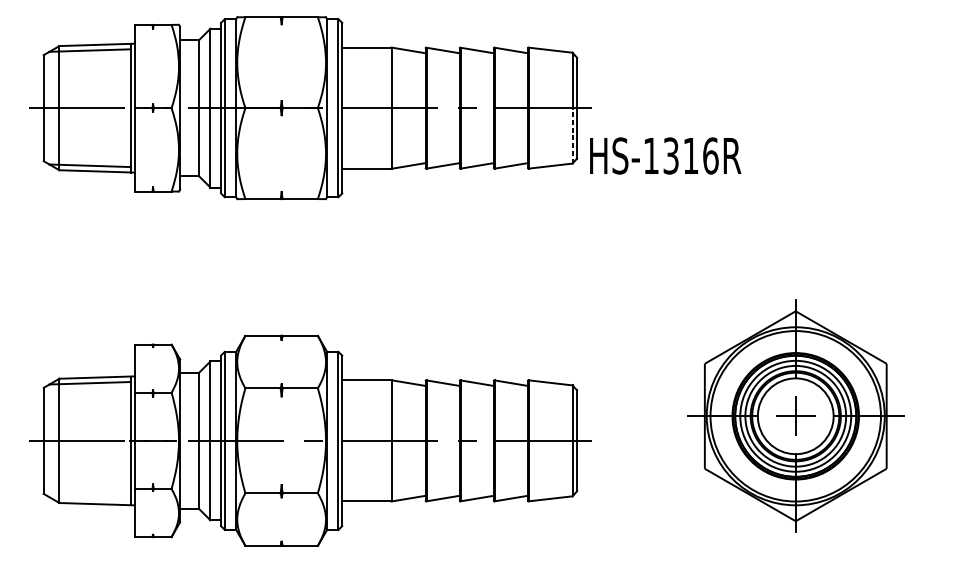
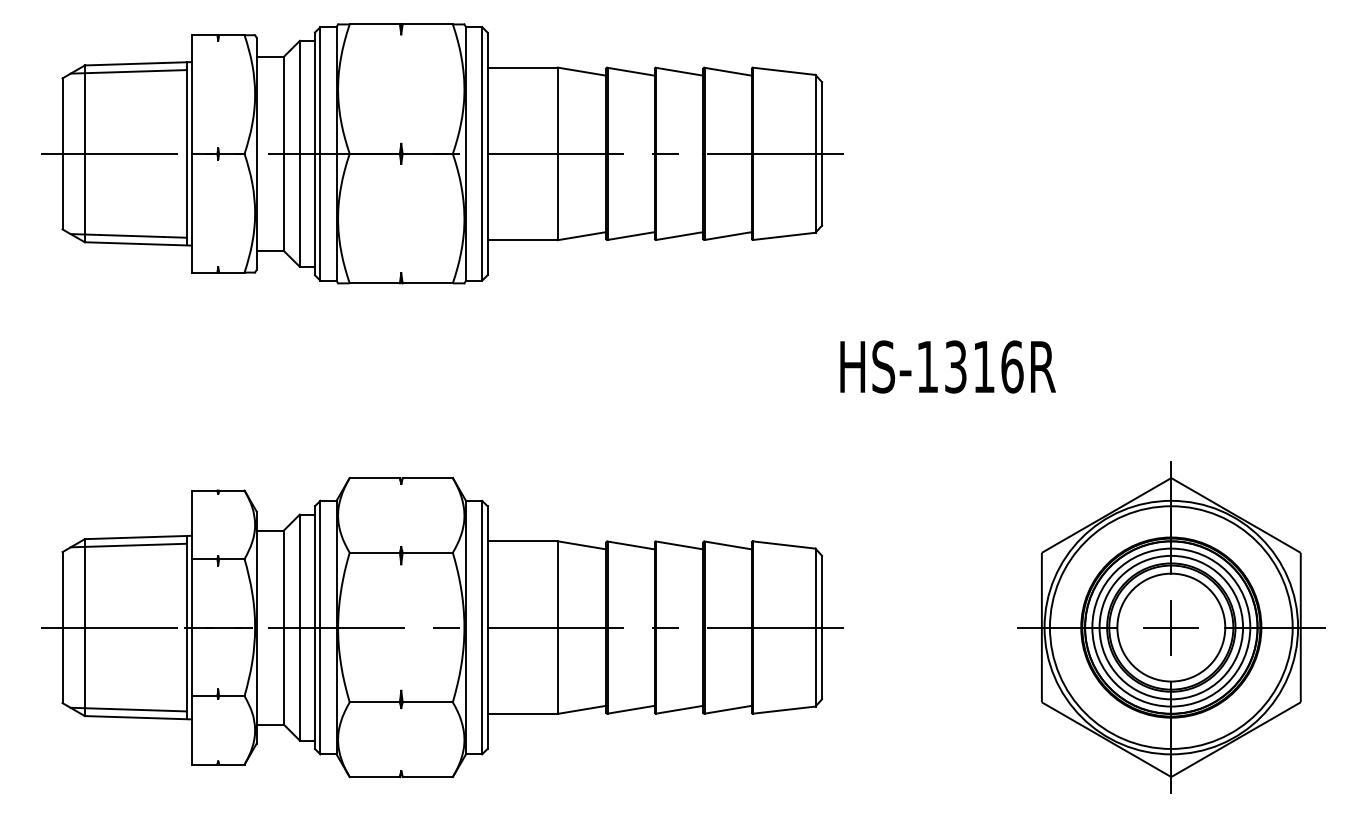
line: (572, 135) -> (815, 192), dashed -> solid
text: (665, 155) -> (947, 366), moved
part: (795, 416) -> (1171, 627), moved
line: (90, 498) -> (128, 709), added

